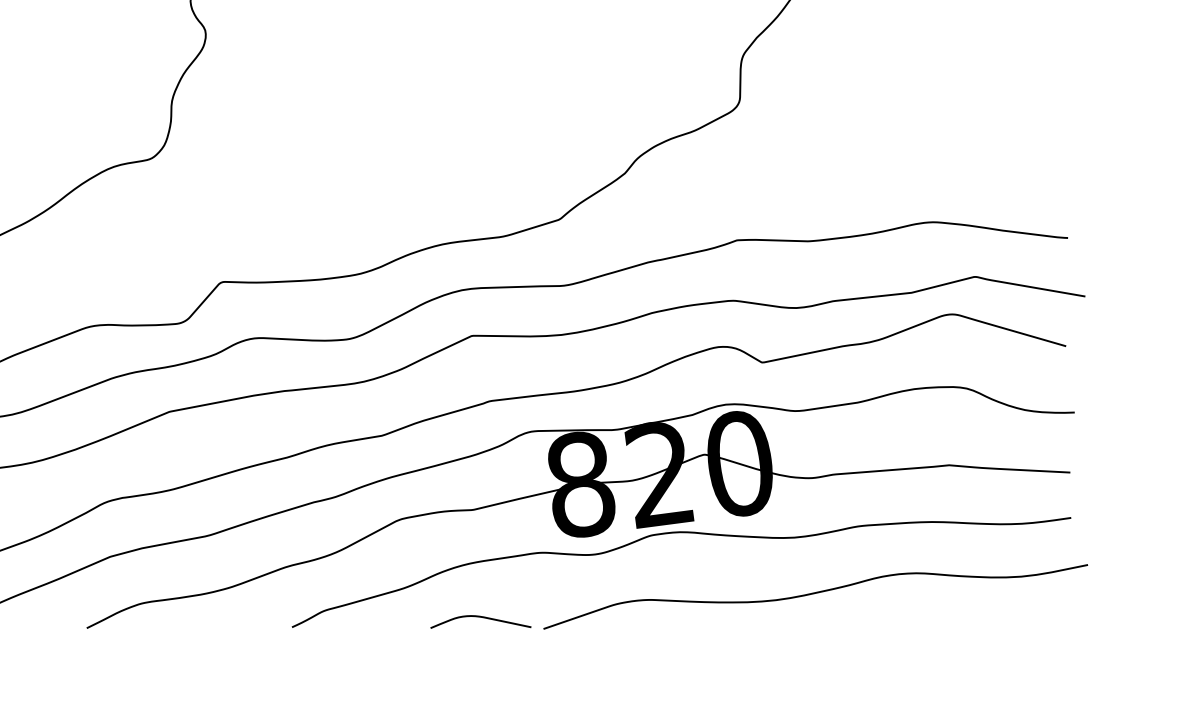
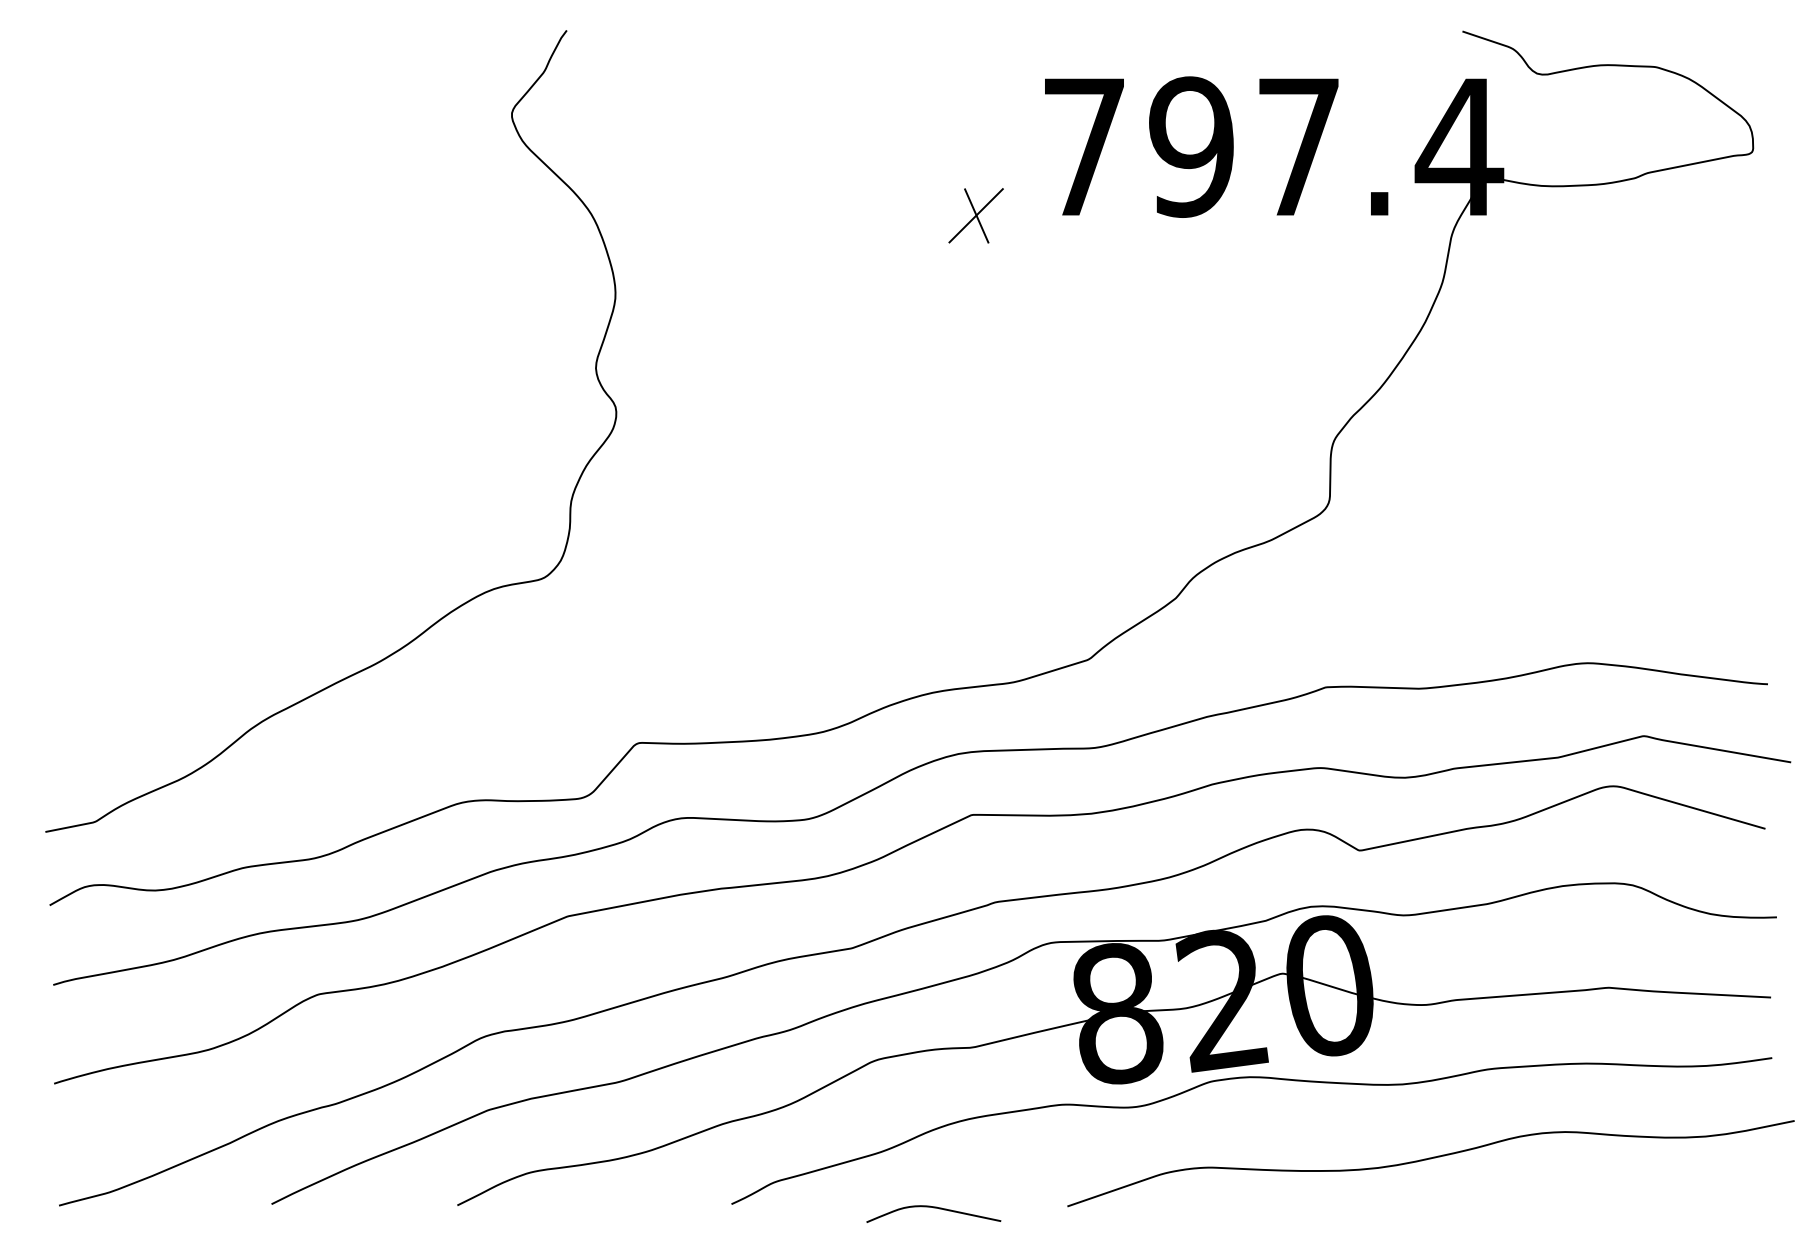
curve: (480, 617) -> (933, 1208), moved

